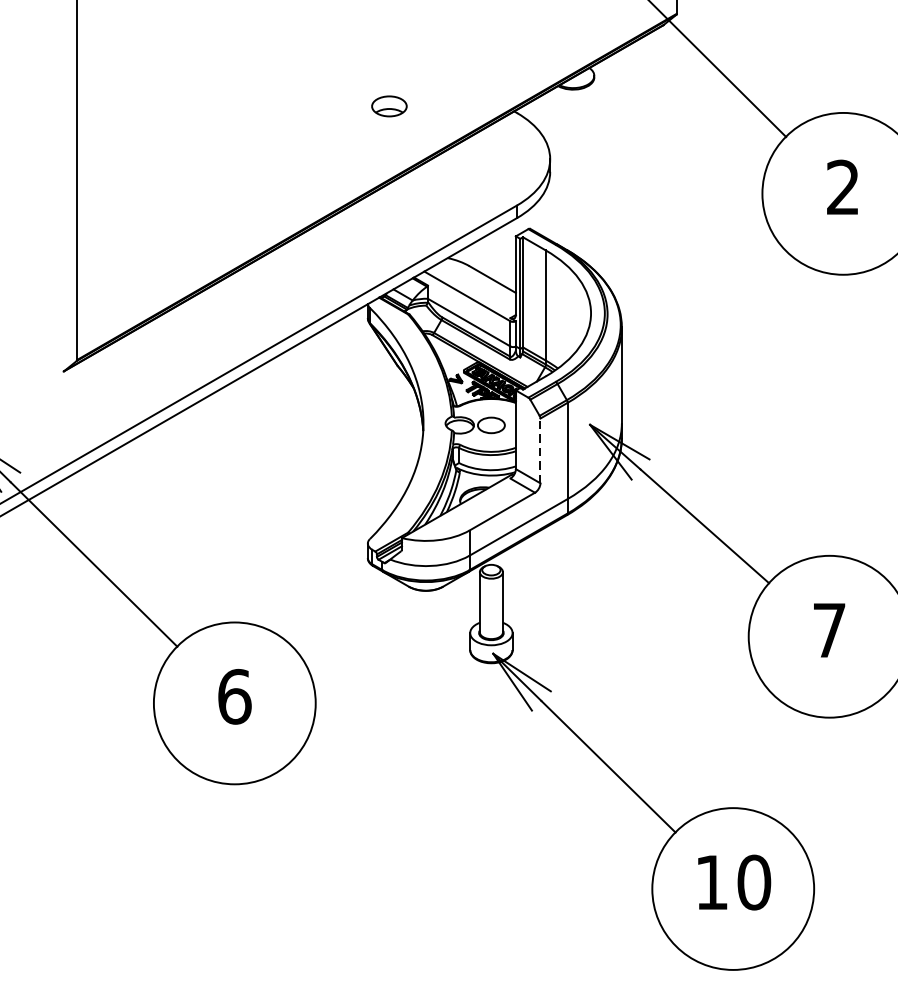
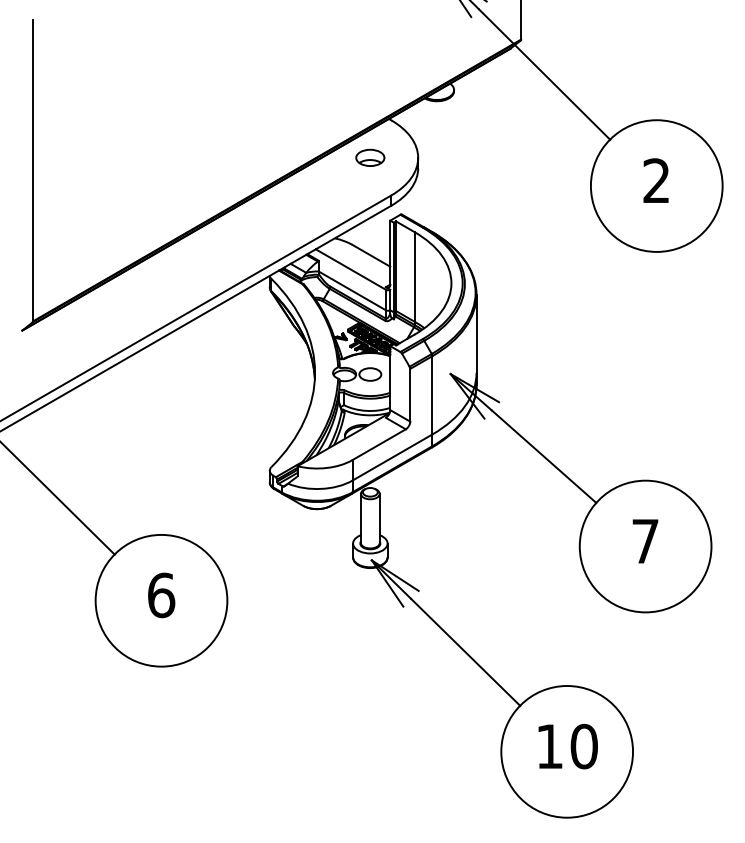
part: (389, 105) -> (370, 157), moved
line: (540, 449) -> (410, 394), dashed -> solid

